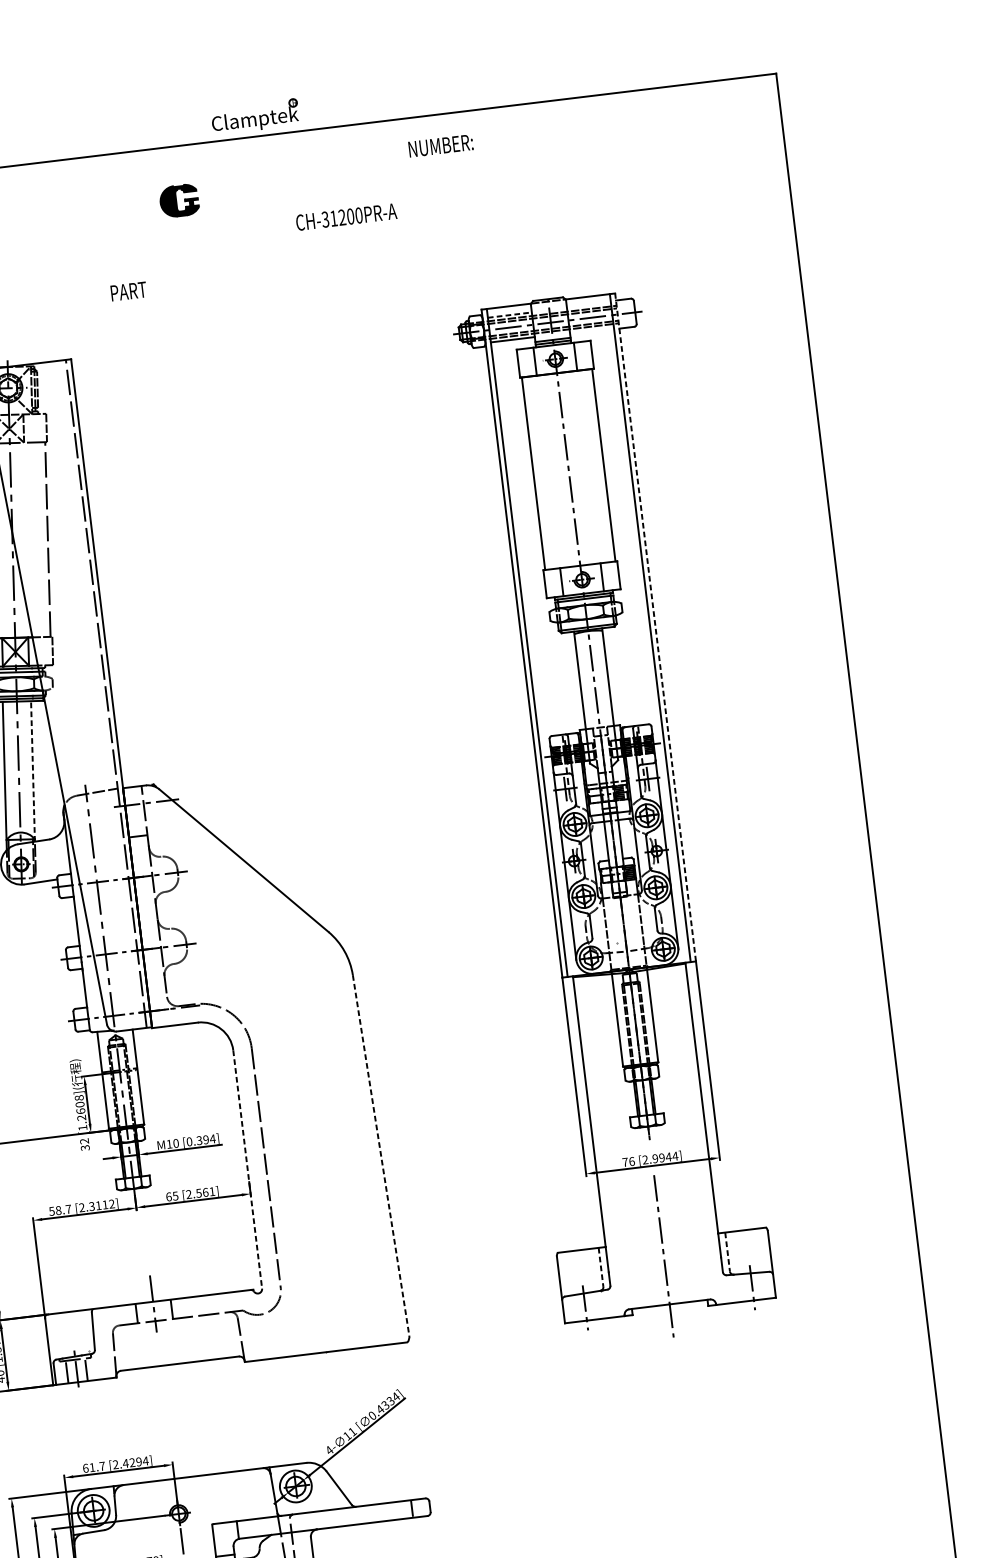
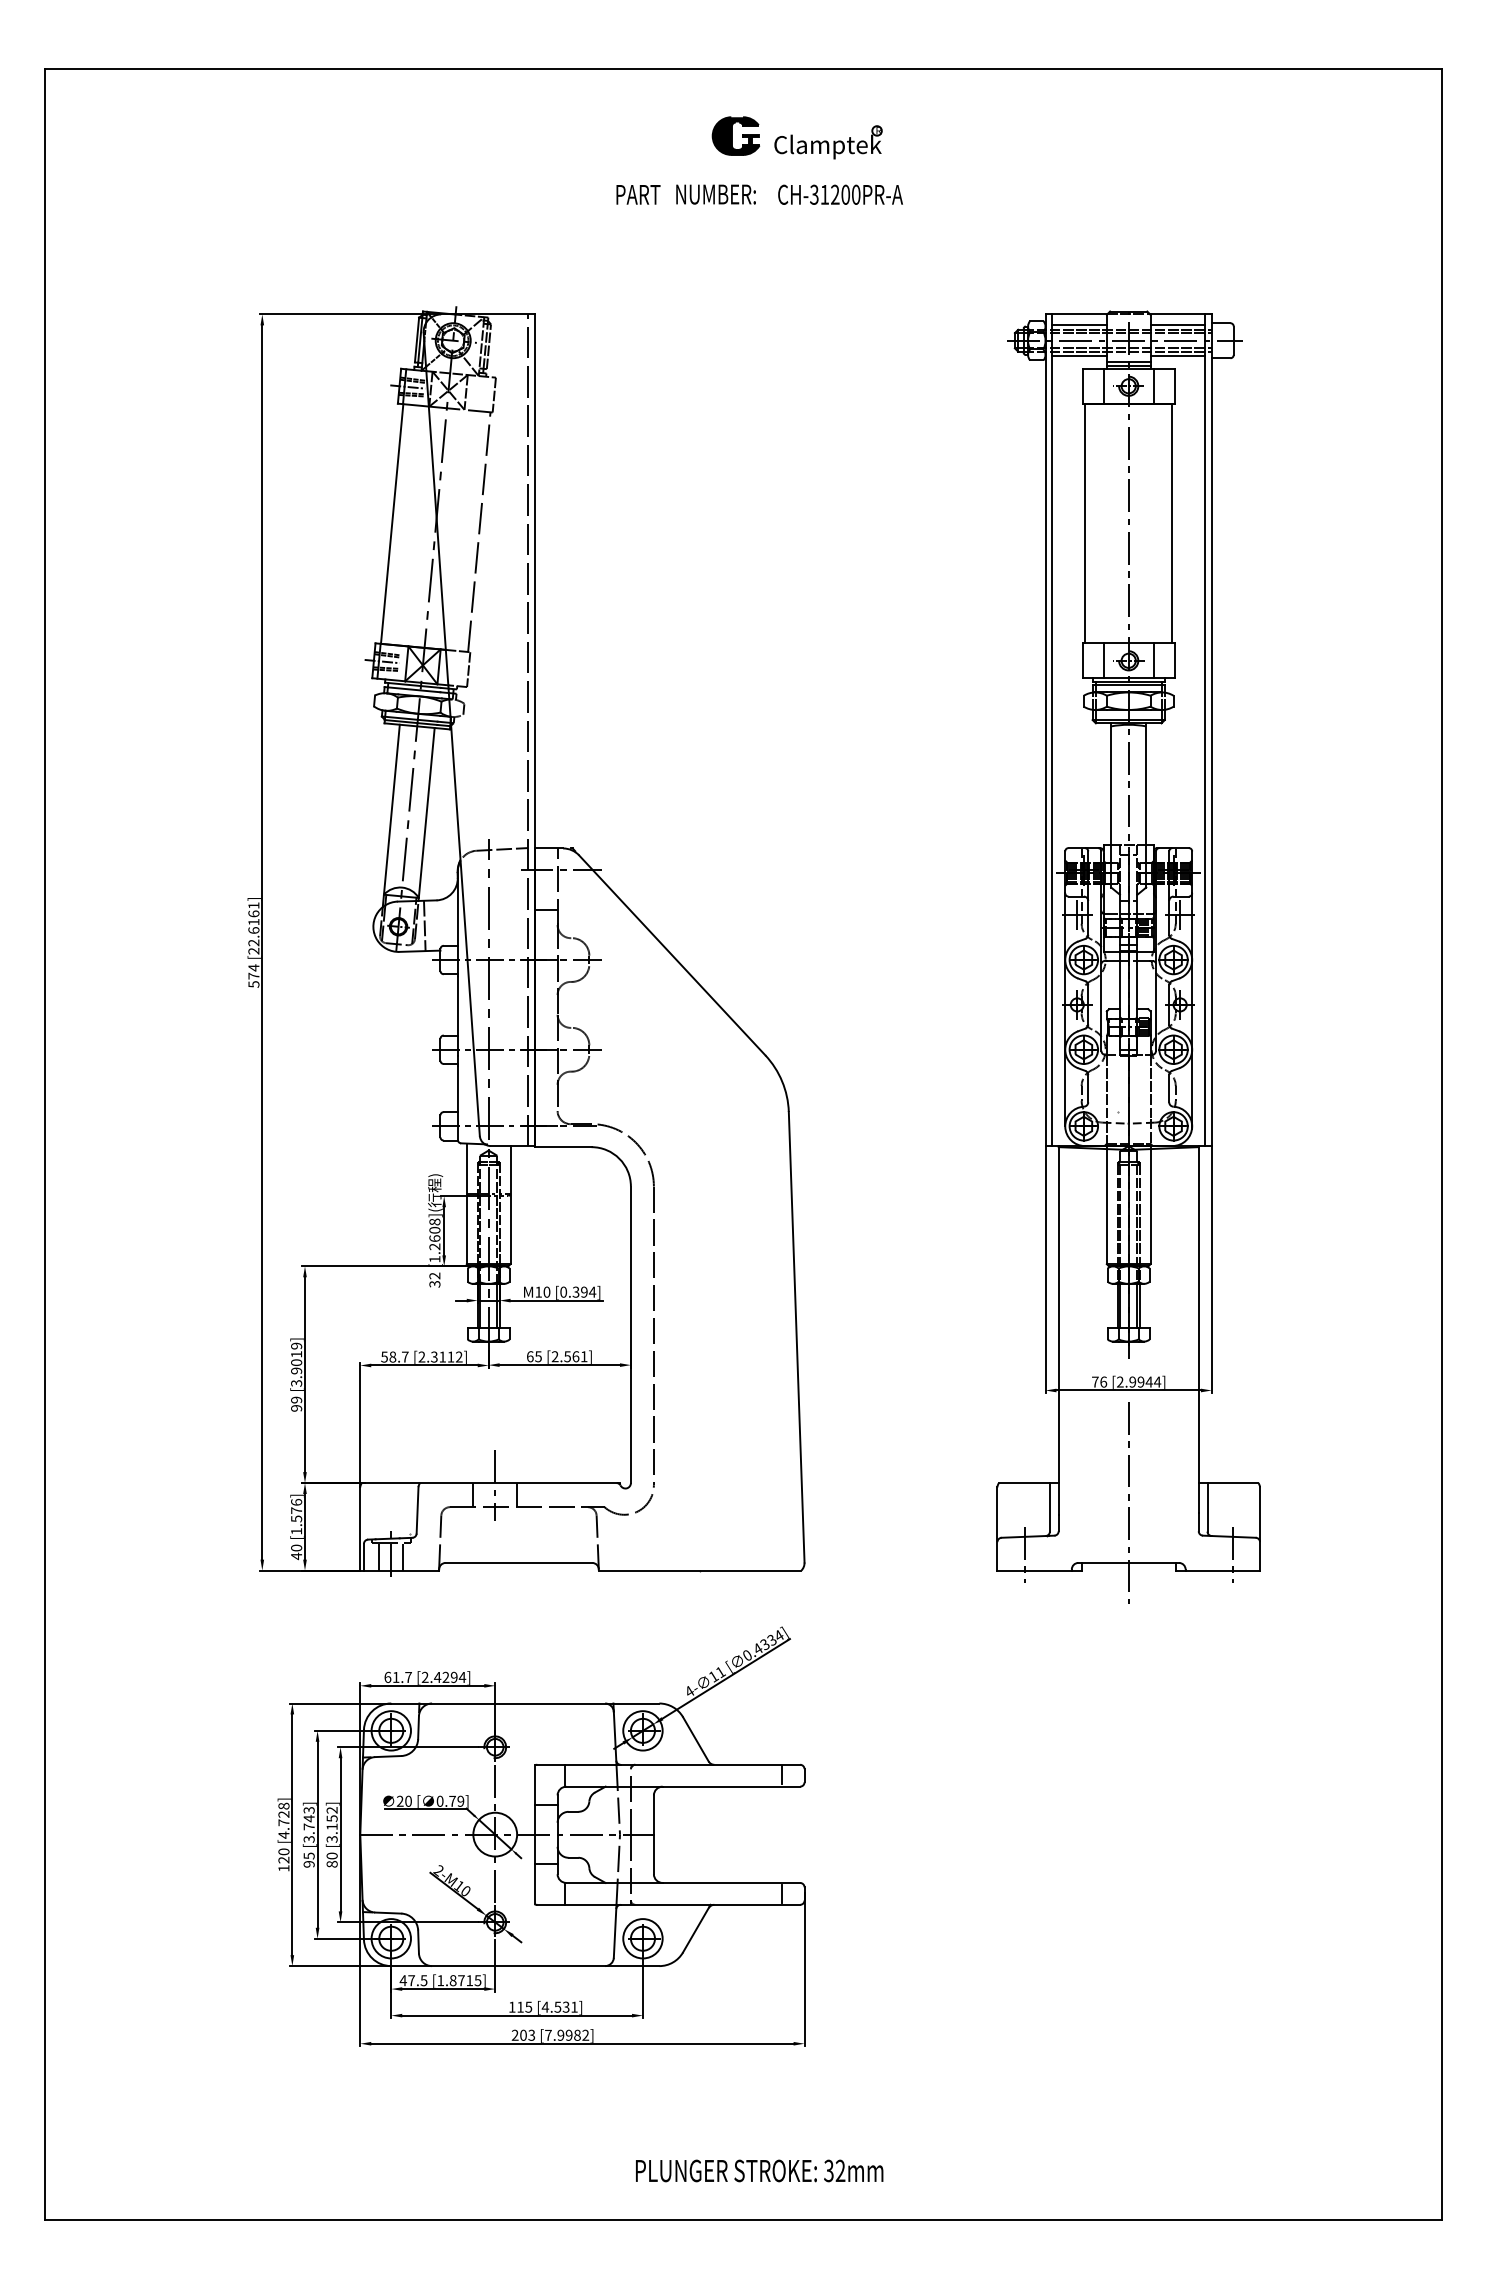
part: (255, 117) -> (828, 142), moved
text: (440, 145) -> (715, 194), moved
part: (178, 200) -> (735, 135), moved
text: (346, 216) -> (840, 194), moved
text: (128, 291) -> (638, 194), moved
line: (588, 305) -> (1177, 325), added
line: (509, 315) -> (1079, 325), dashed -> solid
line: (591, 330) -> (1177, 356), added
line: (655, 627) -> (1211, 730), dashed -> solid
line: (32, 771) -> (426, 814), dashed -> solid
line: (42, 860) -> (424, 925), added
line: (380, 1155) -> (796, 1337), dashed -> solid
line: (247, 1170) -> (630, 1335), dashed -> solid
line: (727, 1252) -> (1207, 1507), dashed -> solid
line: (600, 1267) -> (1049, 1507), dashed -> solid

